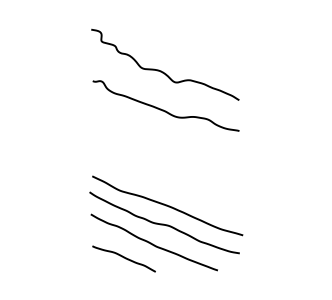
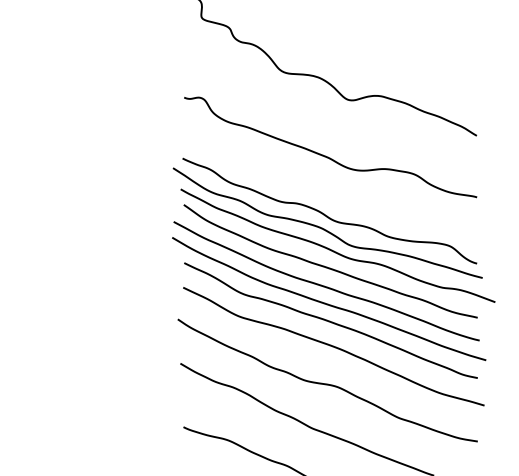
part: (167, 166) -> (333, 268), added

